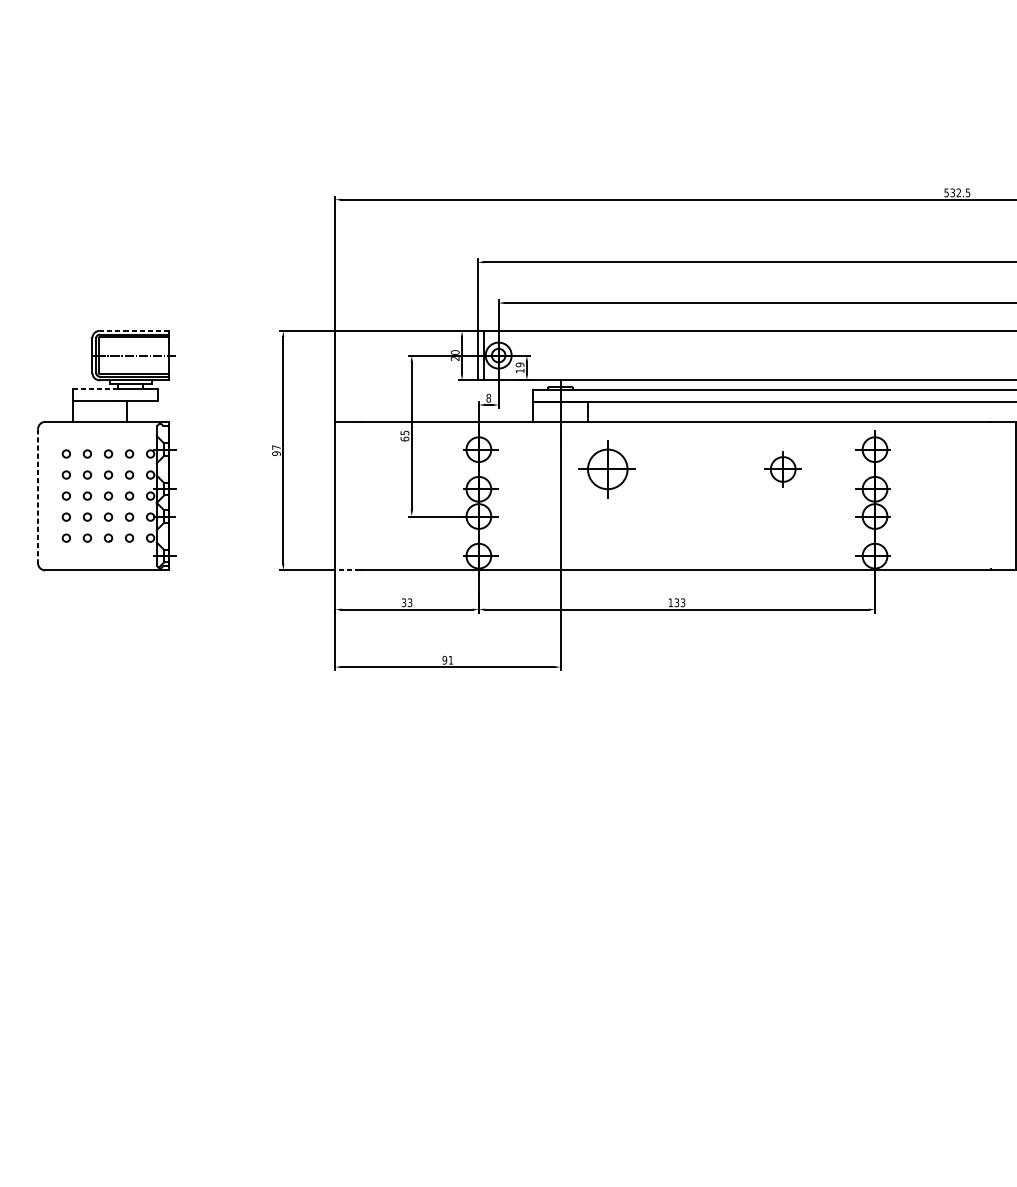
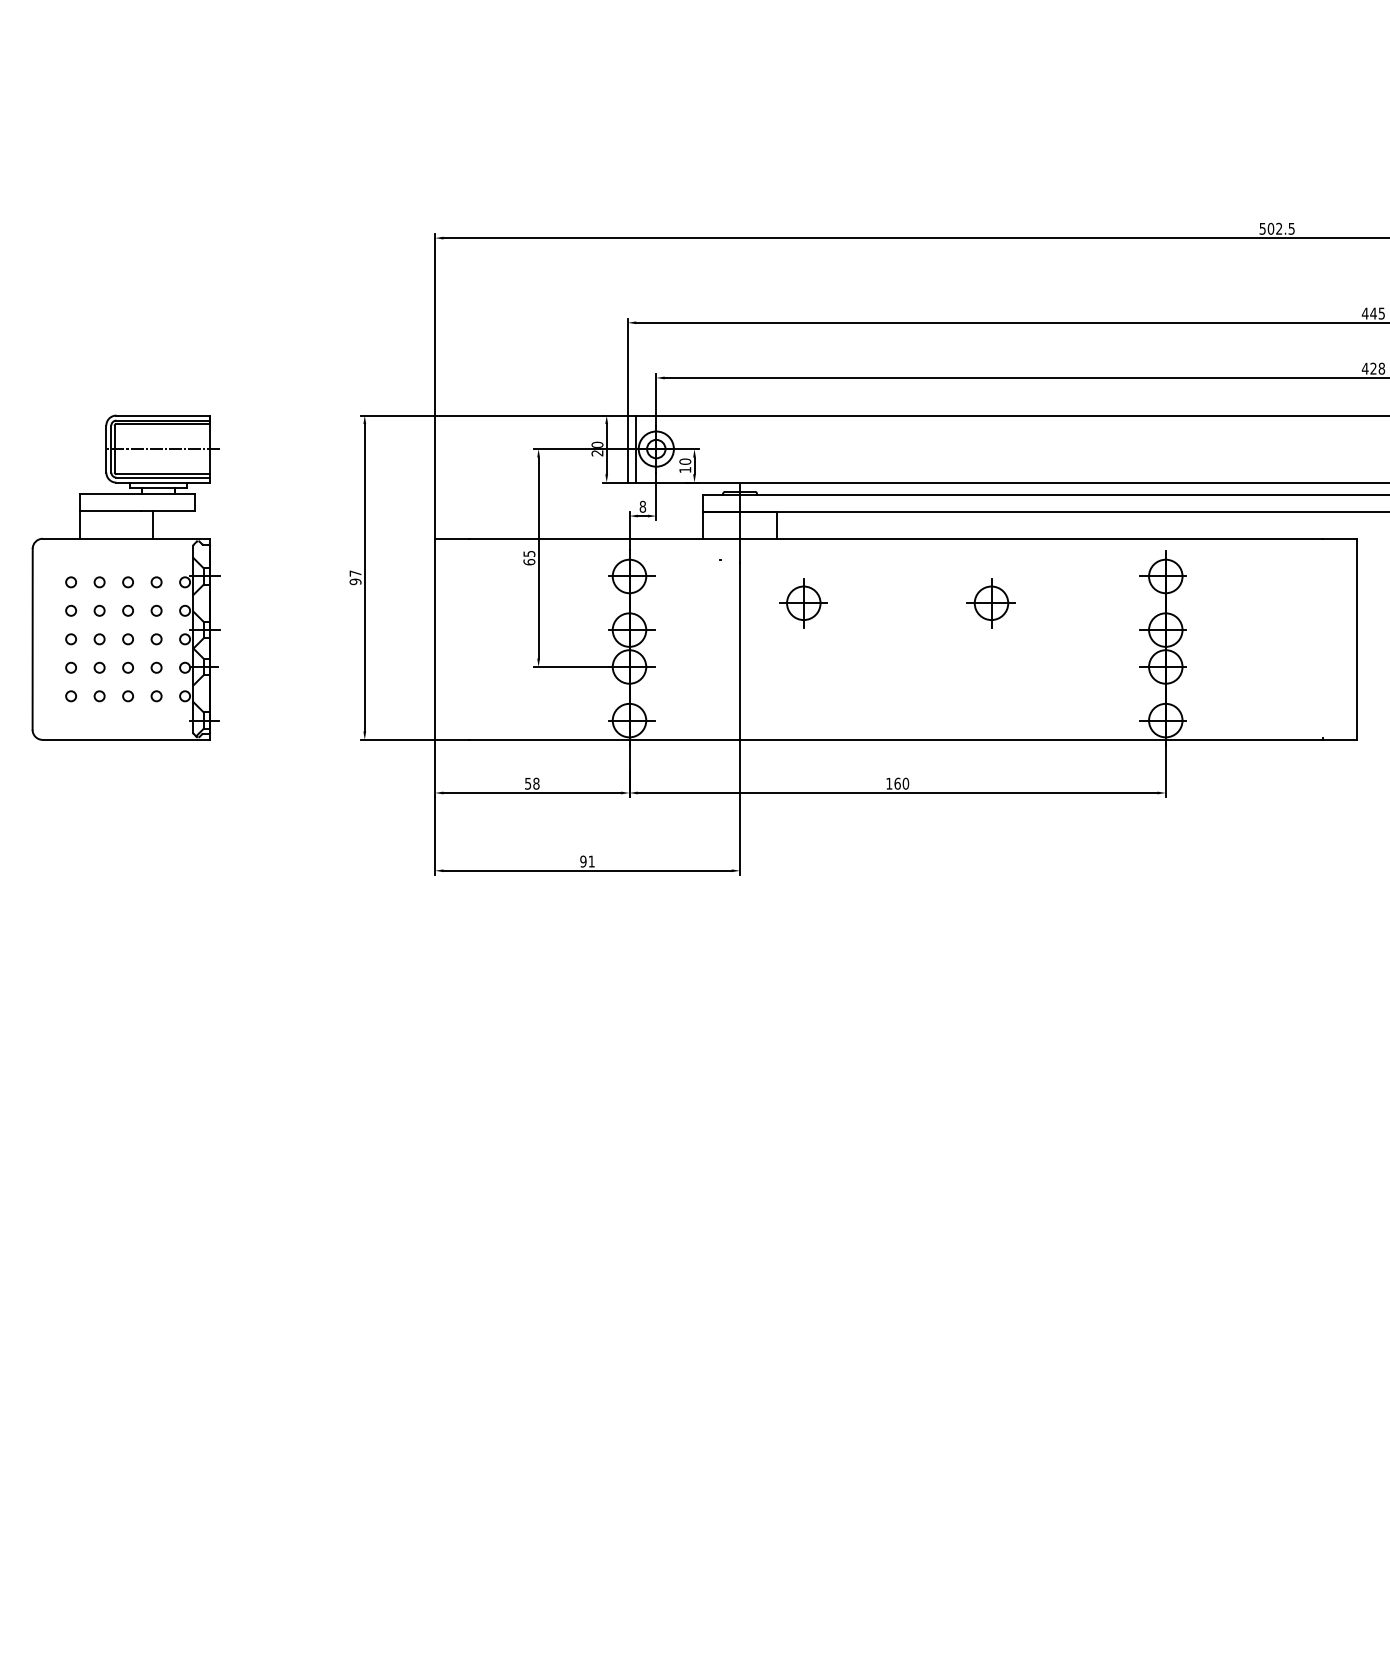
text: (952, 192) -> (1270, 228), 532.5 -> 502.5
line: (134, 330) -> (163, 415), dashed -> solid
text: (520, 364) -> (685, 461), 19 -> 10
line: (96, 389) -> (111, 494), dashed -> solid
part: (607, 469) -> (803, 603), size x0.62
part: (782, 469) -> (990, 603), moved
line: (37, 496) -> (32, 639), dashed -> solid
line: (347, 570) -> (451, 739), dashed -> solid
text: (407, 602) -> (532, 783), 33 -> 58
text: (679, 602) -> (901, 783), 133 -> 160

